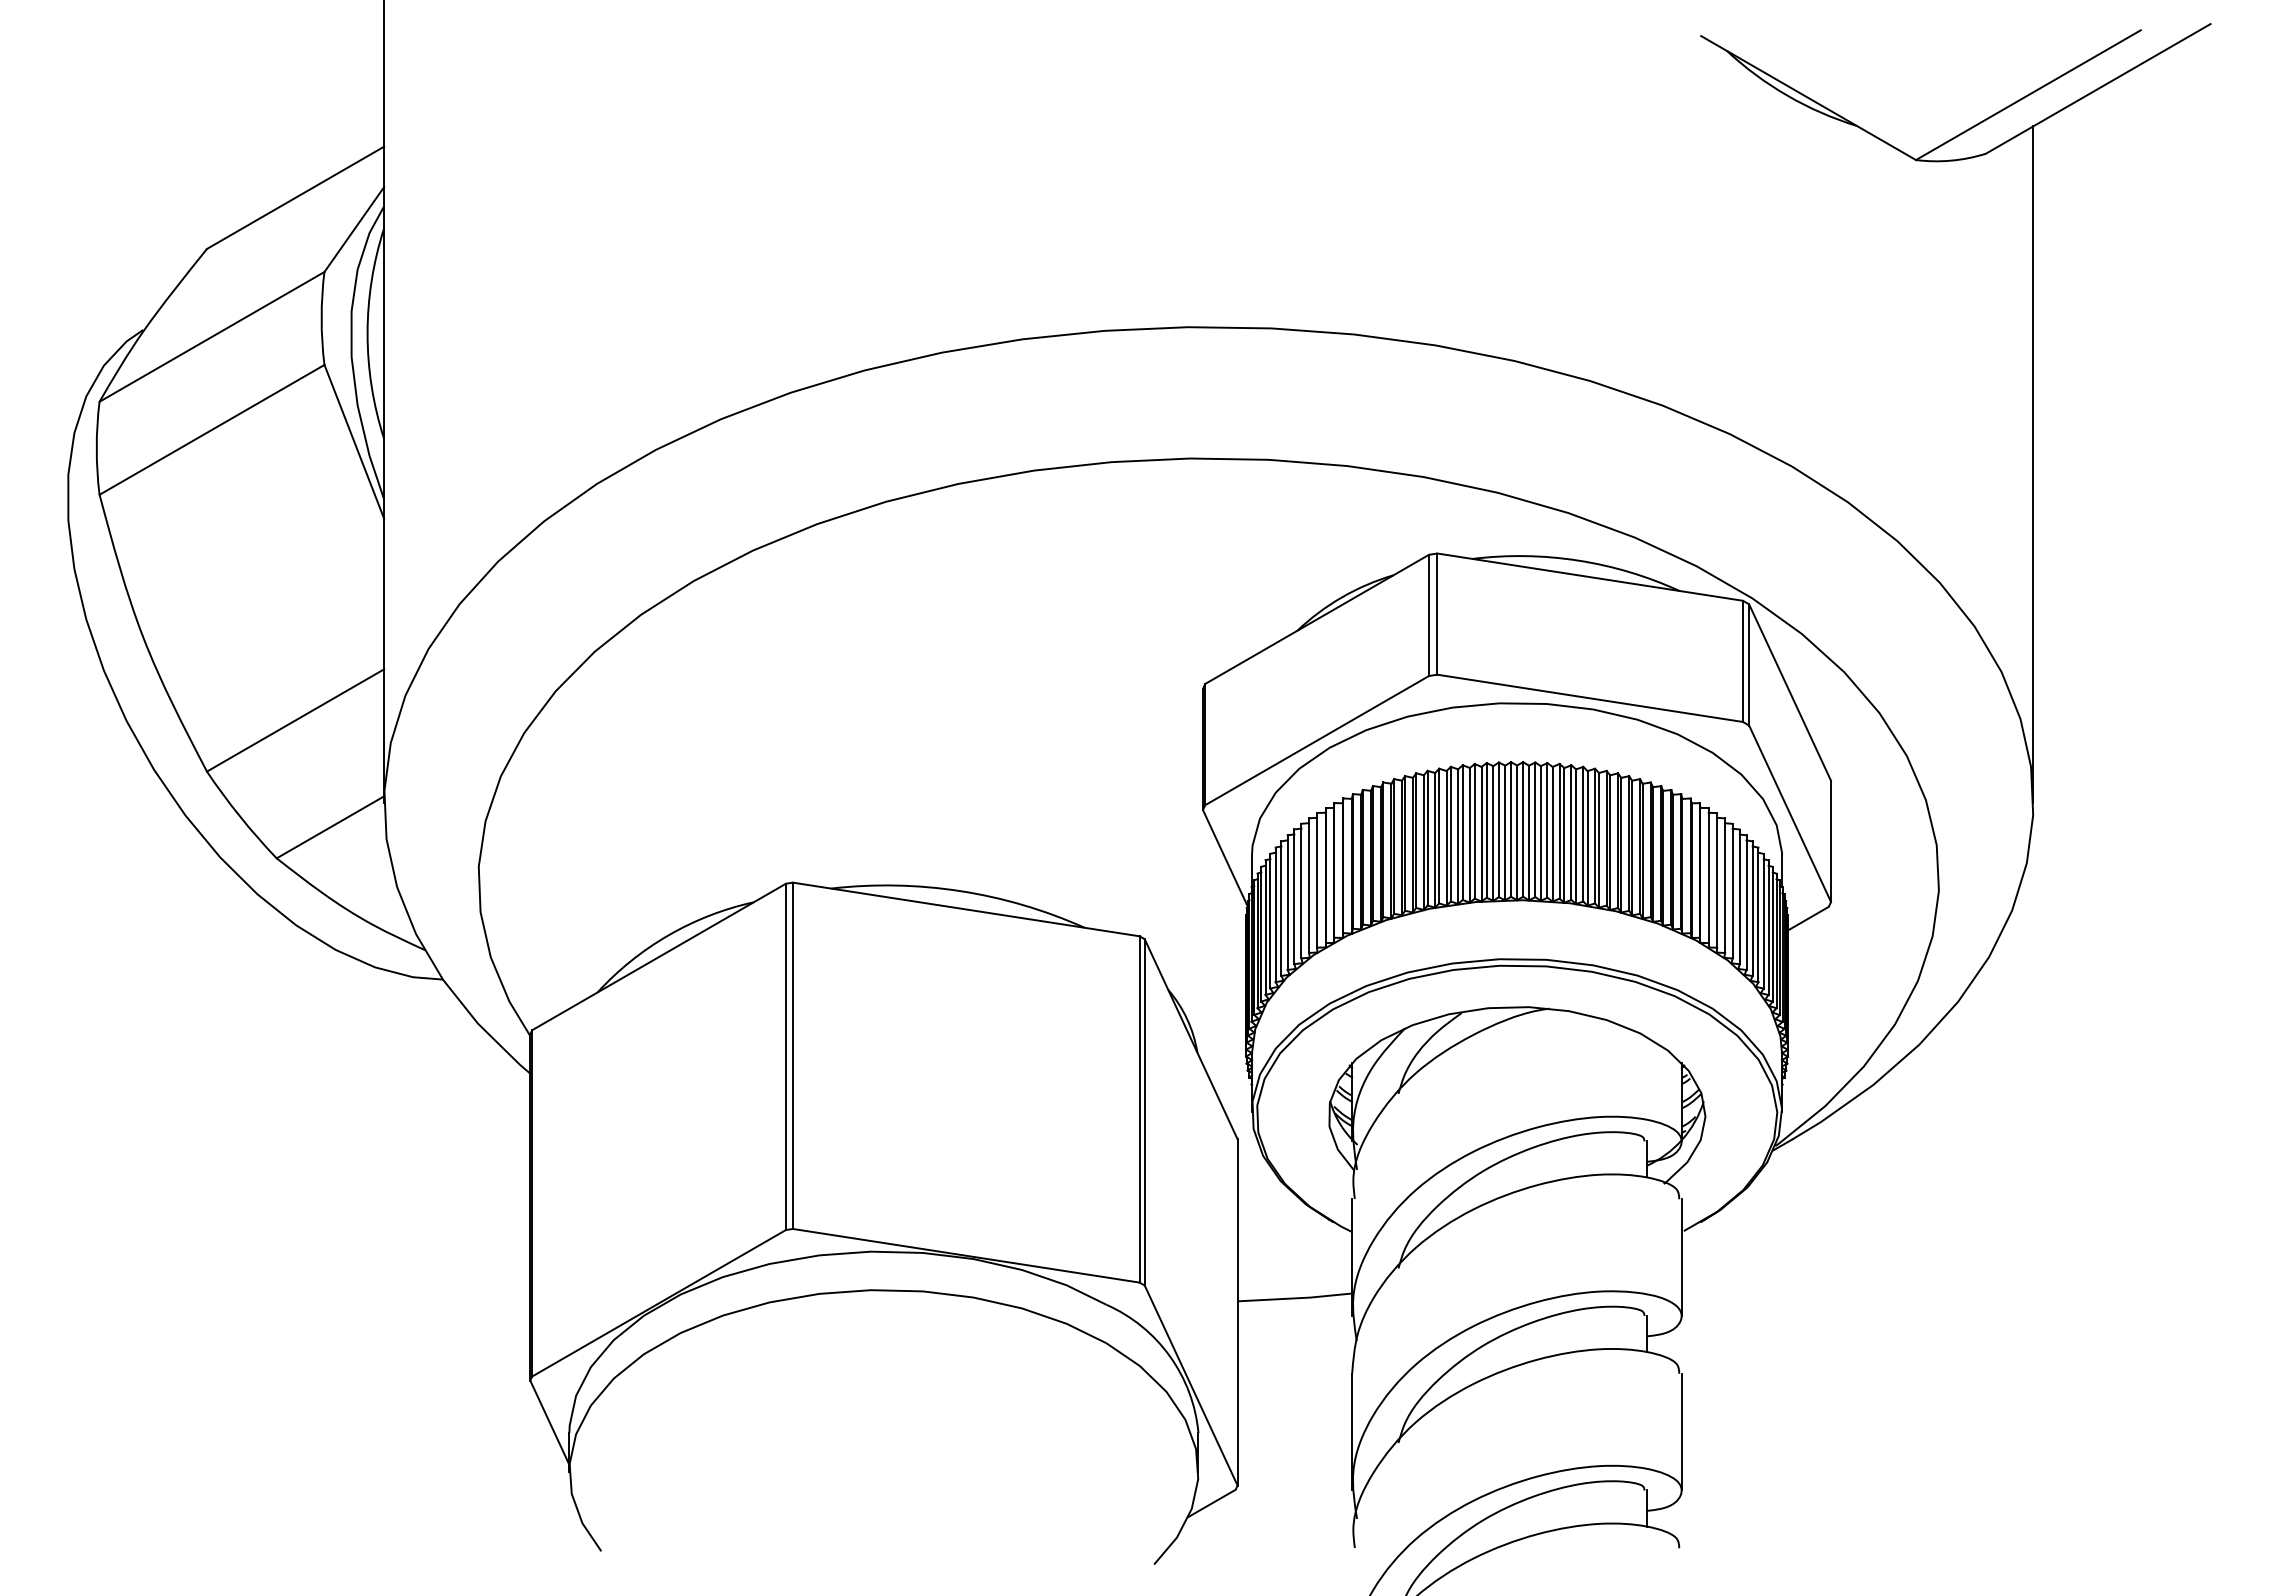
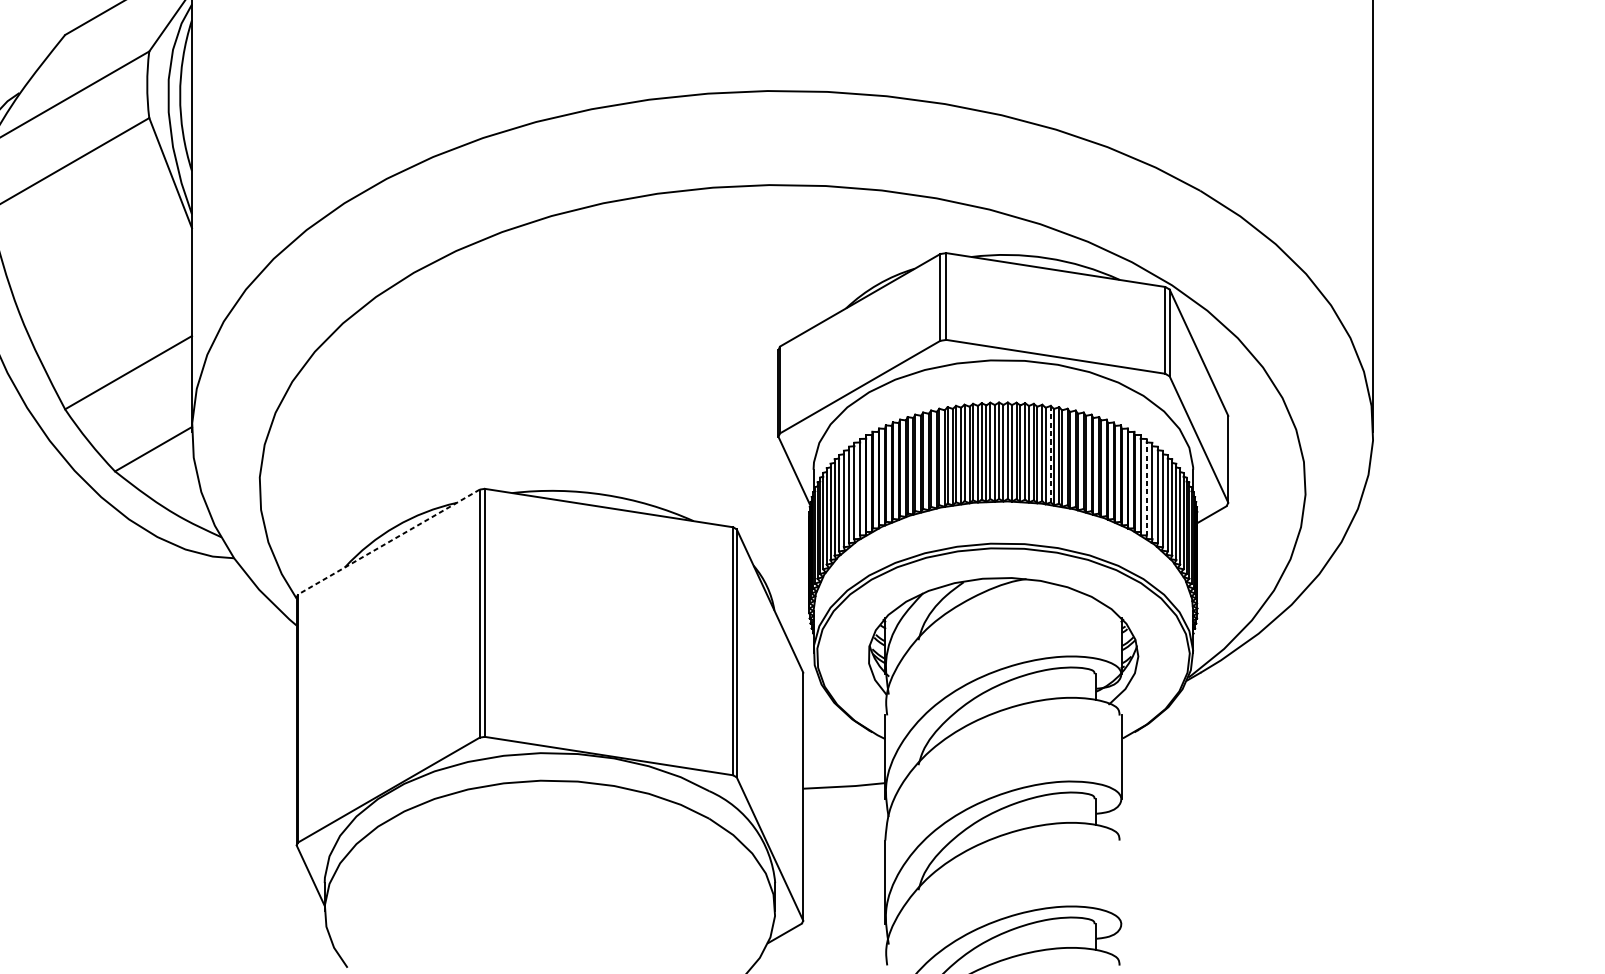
line: (1583, 834) -> (1050, 454), solid -> dashed
line: (1717, 880) -> (1146, 487), solid -> dashed
line: (659, 957) -> (389, 542), solid -> dashed
line: (1681, 1431) -> (1121, 881), removed

